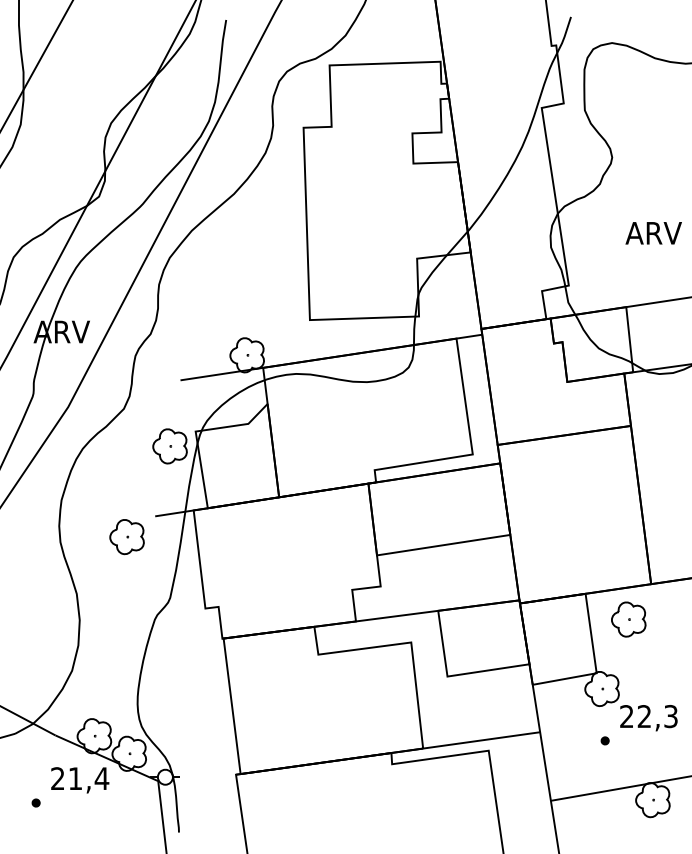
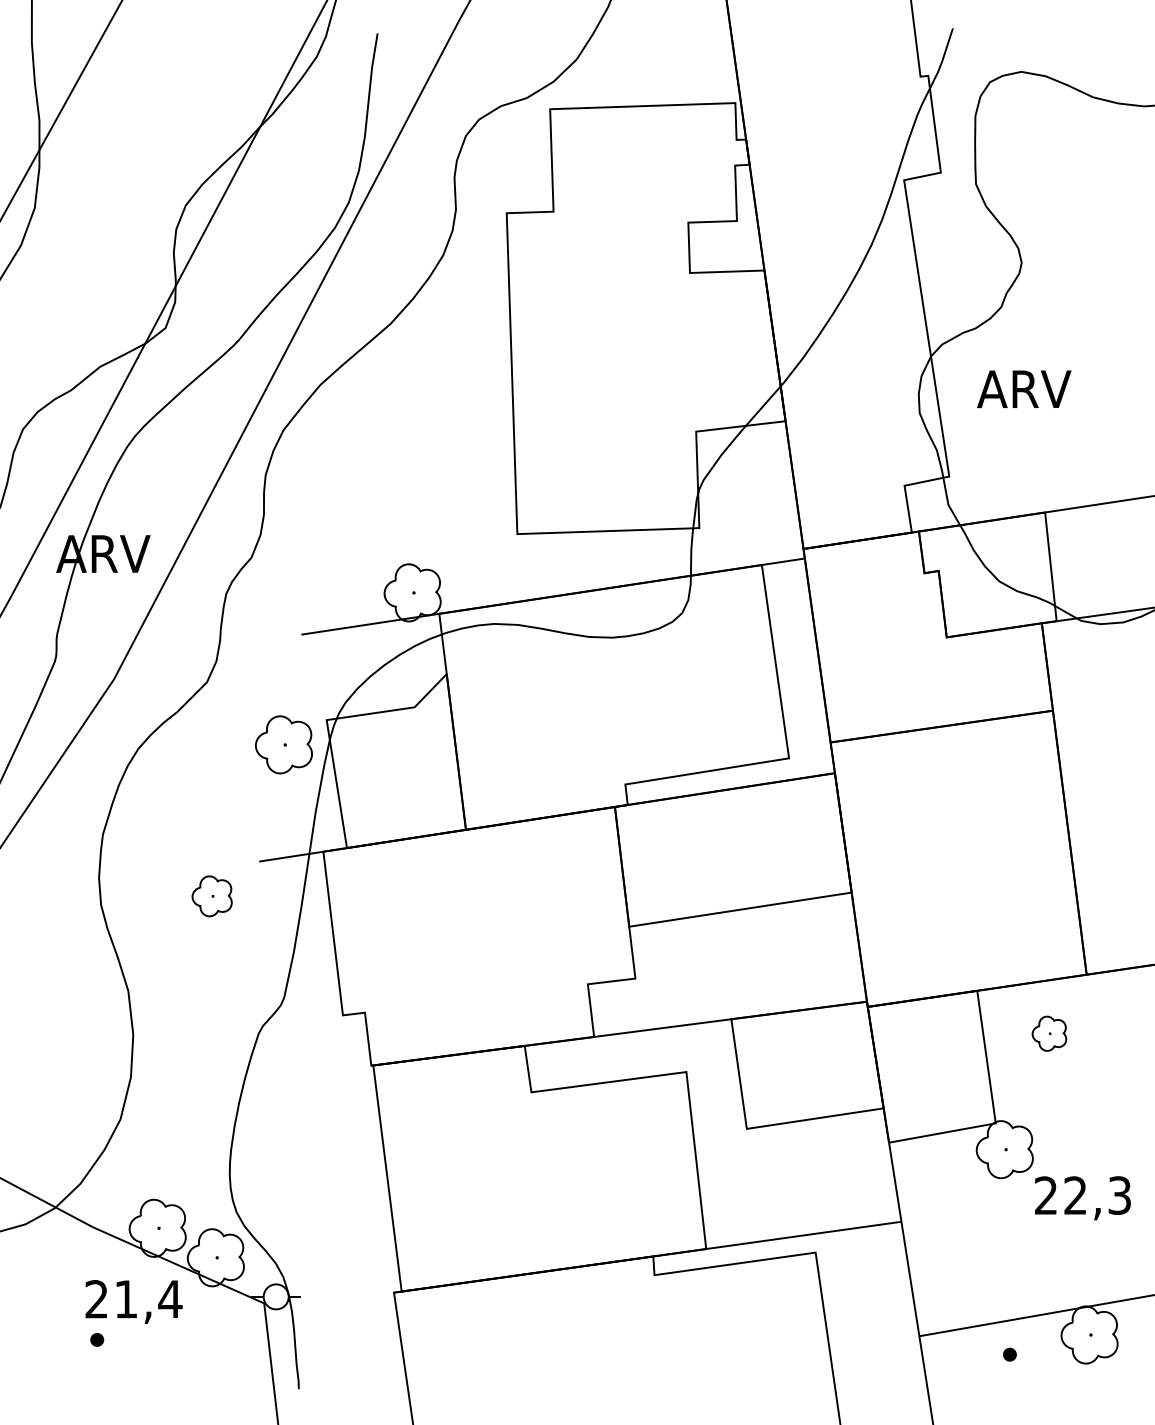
text: (653, 233) -> (1023, 389), moved
part: (126, 537) -> (211, 896), size x0.7
part: (628, 619) -> (1048, 1033), size x0.6
part: (604, 740) -> (1008, 1354), moved
part: (35, 802) -> (96, 1339), moved

